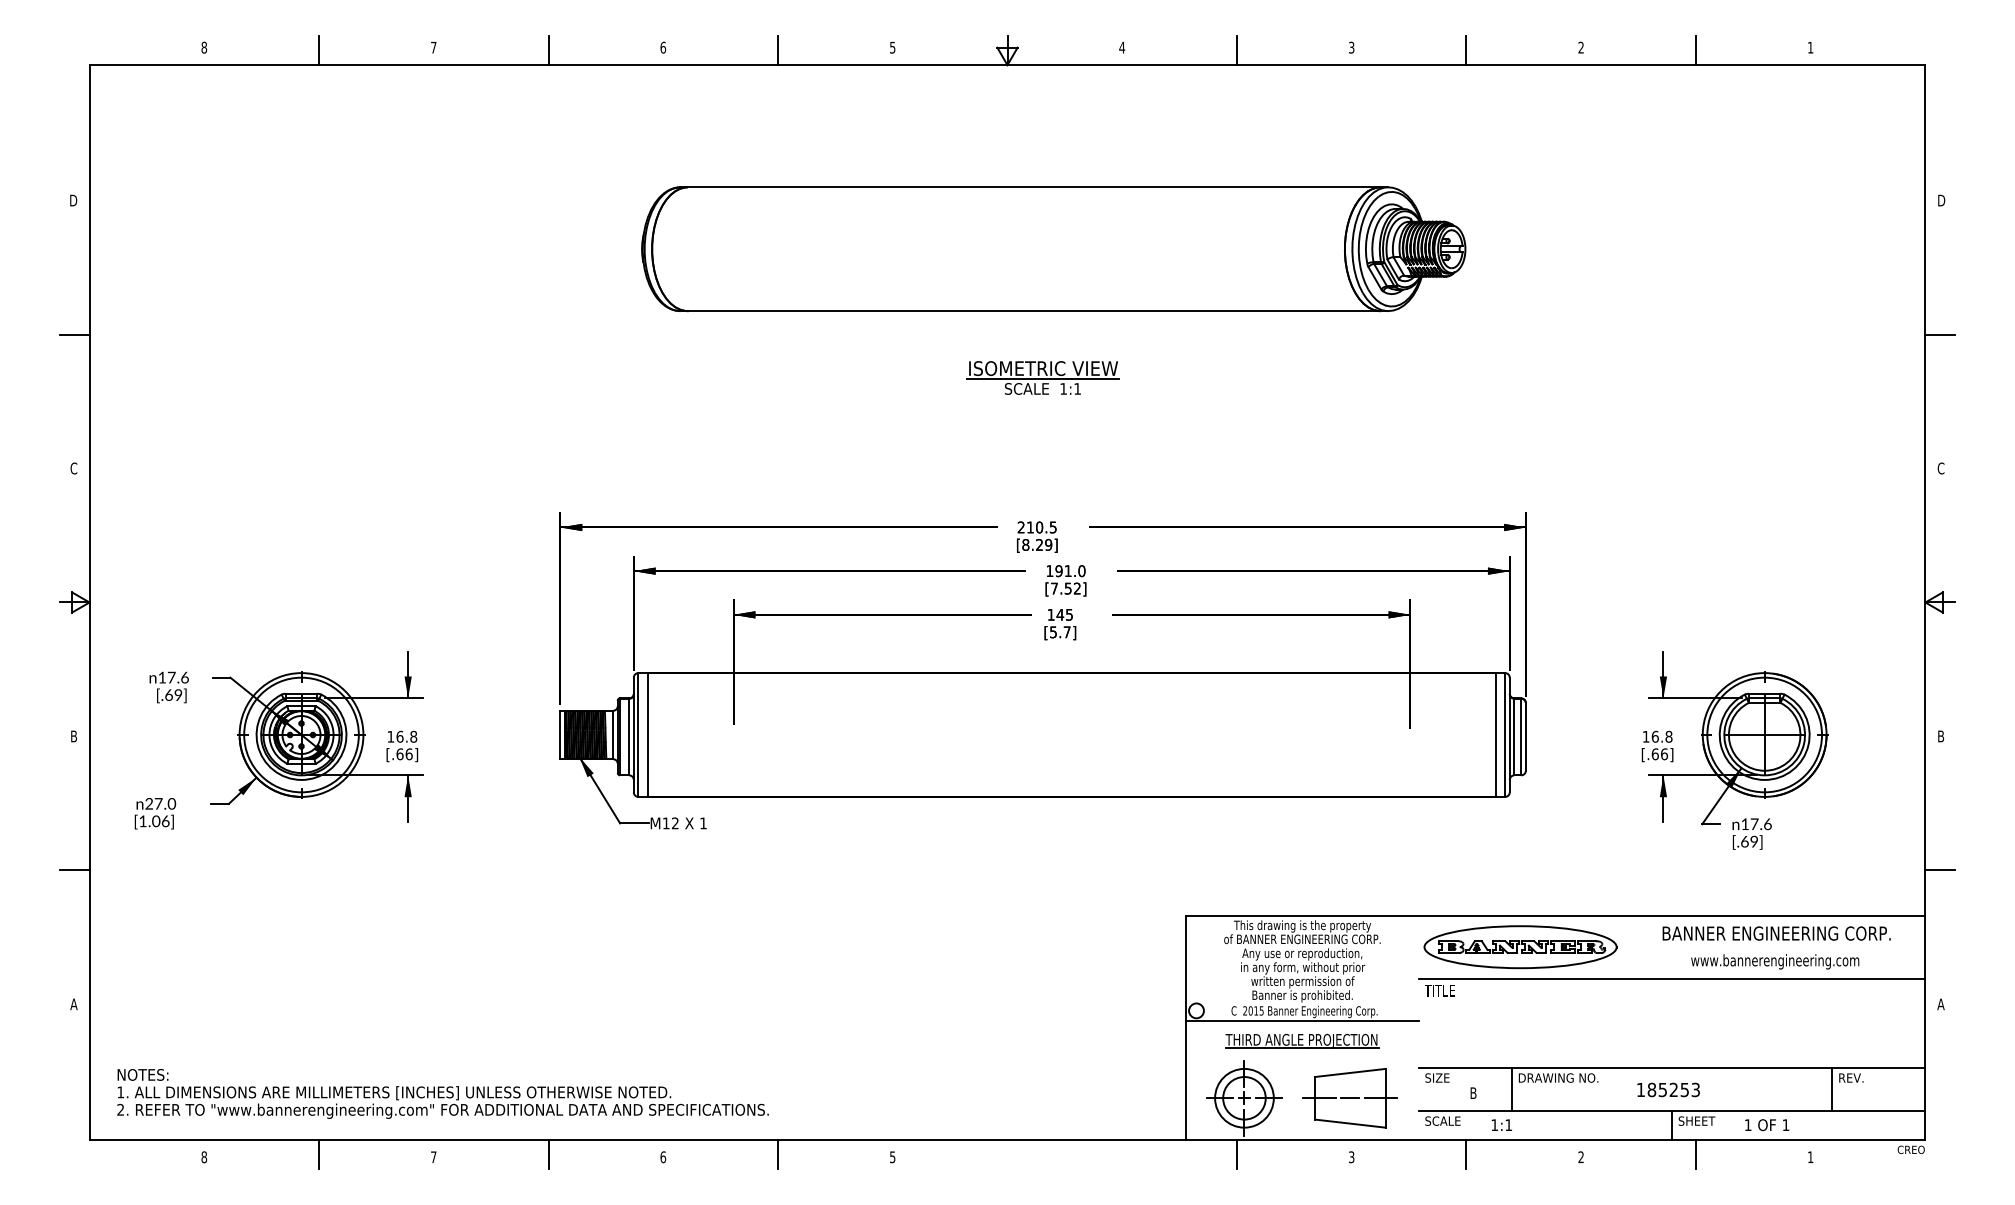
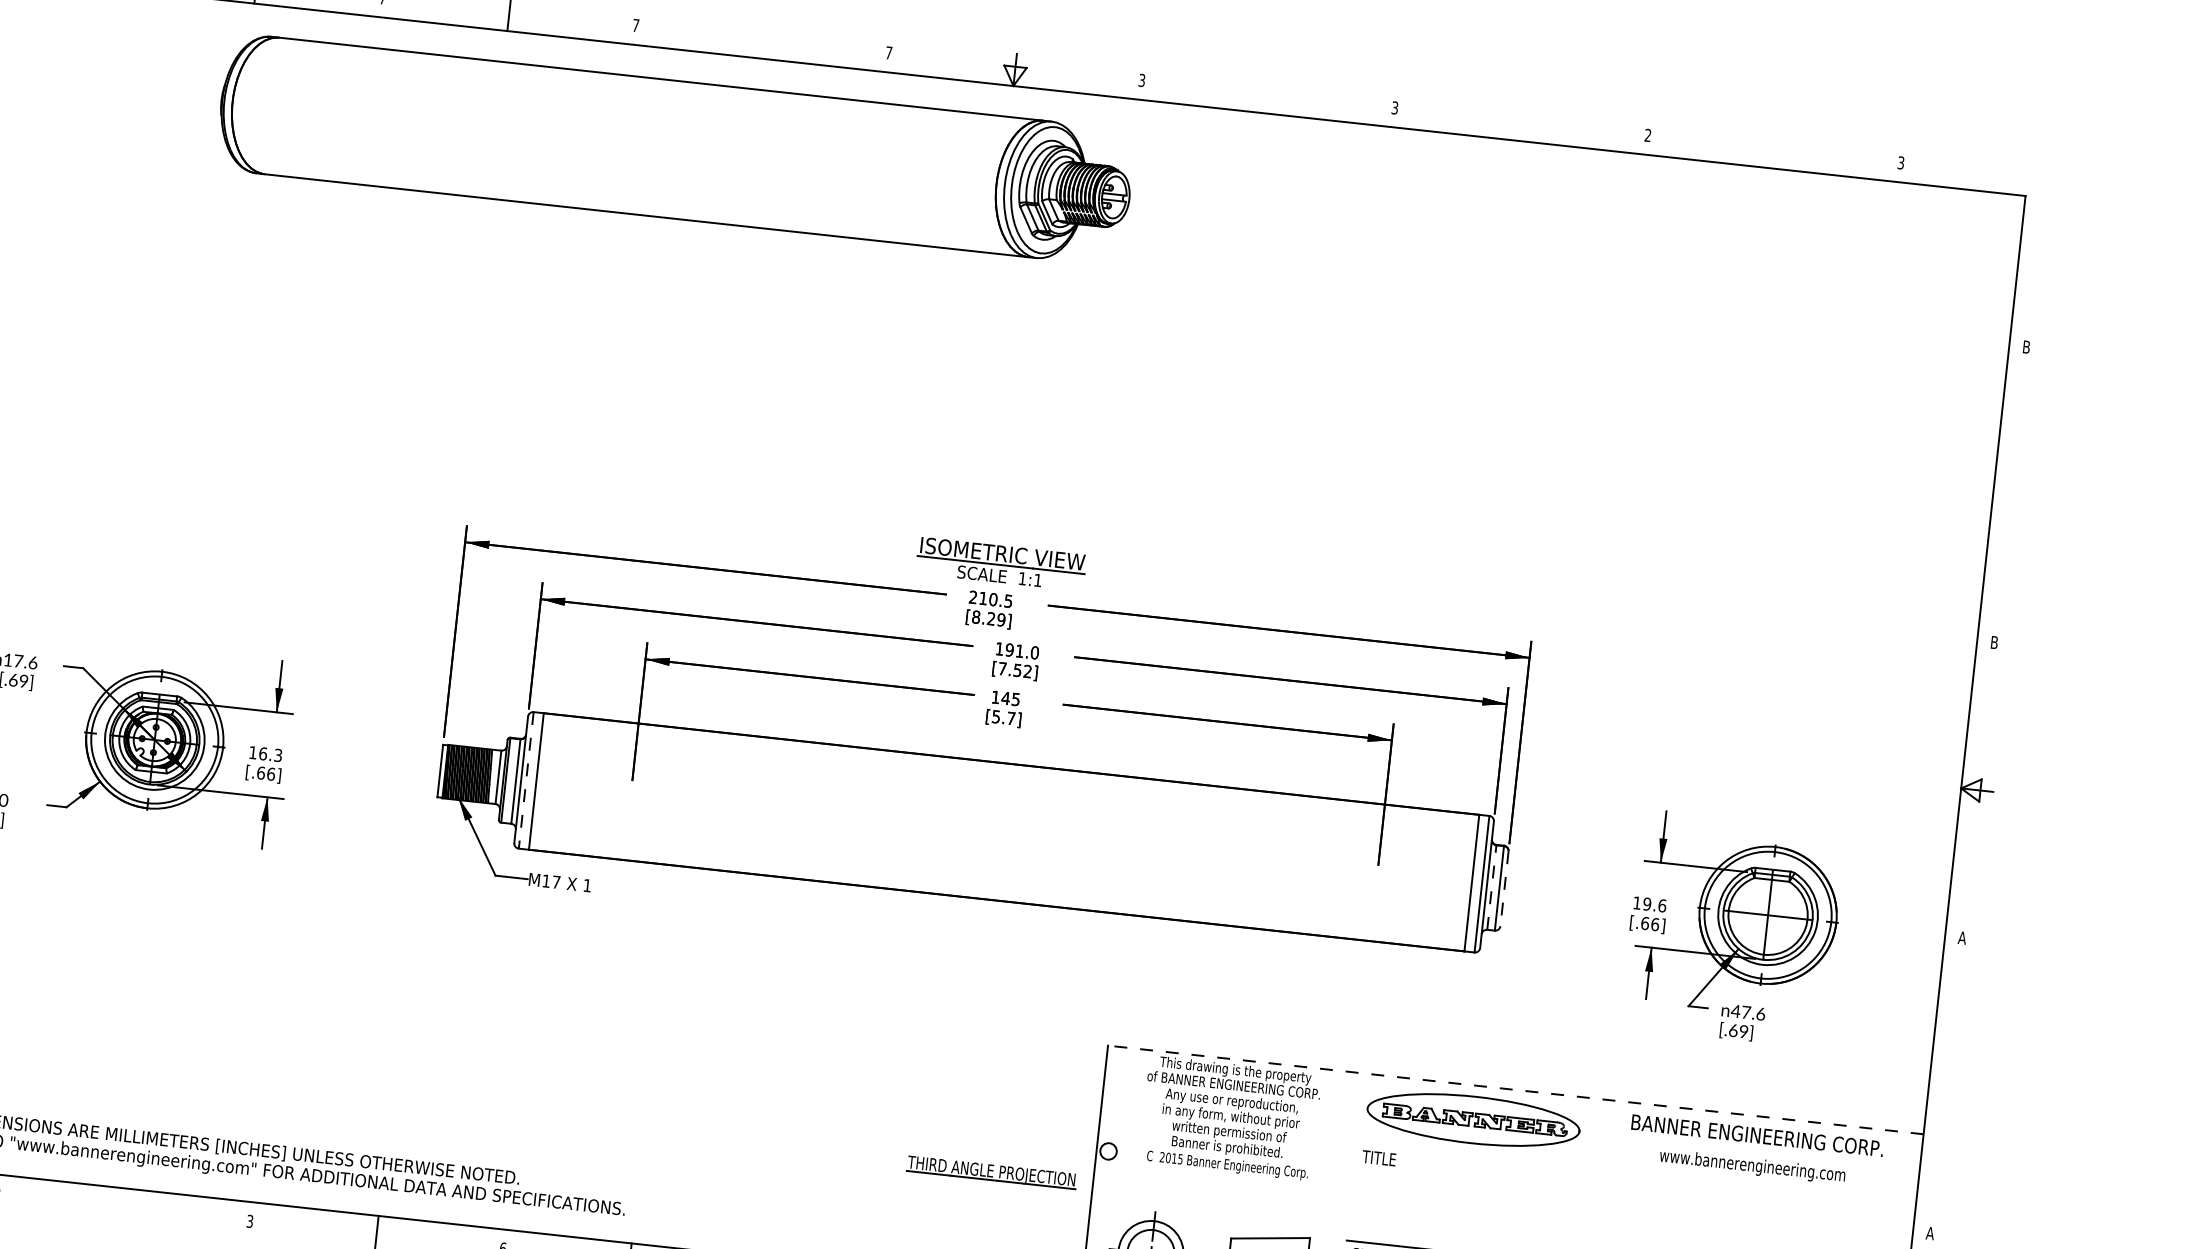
text: (663, 47) -> (636, 25), 6 -> 7
text: (892, 47) -> (888, 52), 5 -> 7
text: (1122, 47) -> (1142, 80), 4 -> 3
text: (1810, 47) -> (1900, 162), 1 -> 3
line: (778, 50) -> (762, 42), removed
line: (1236, 50) -> (1267, 97), removed
line: (1466, 50) -> (1521, 124), removed
line: (1695, 50) -> (1773, 152), removed
text: (1942, 200) -> (2028, 347), D -> B
part: (1053, 249) -> (675, 150), moved
line: (1939, 334) -> (2008, 494), removed
part: (1042, 377) -> (1000, 563), moved
text: (1940, 468) -> (1993, 642), C -> B
line: (638, 735) -> (526, 780), solid -> dashed
text: (413, 736) -> (278, 755), 16.8 -> 16.3
line: (1514, 736) -> (1492, 886), solid -> dashed
line: (1525, 736) -> (1504, 888), solid -> dashed
text: (1661, 736) -> (1654, 904), 16.8 -> 19.6
text: (1940, 736) -> (1961, 938), B -> A
text: (675, 823) -> (556, 882), M12 -> M17
text: (1744, 823) -> (1735, 1010), 17.6 -> 47.6
line: (1939, 870) -> (1944, 1085), removed
line: (1555, 916) -> (1515, 1090), solid -> dashed
line: (1671, 979) -> (1636, 1173), removed
line: (1301, 1020) -> (1223, 1174), removed
part: (1302, 1040) -> (992, 1171), moved
line: (319, 1153) -> (124, 1203), removed
text: (433, 1157) -> (249, 1221), 7 -> 3

